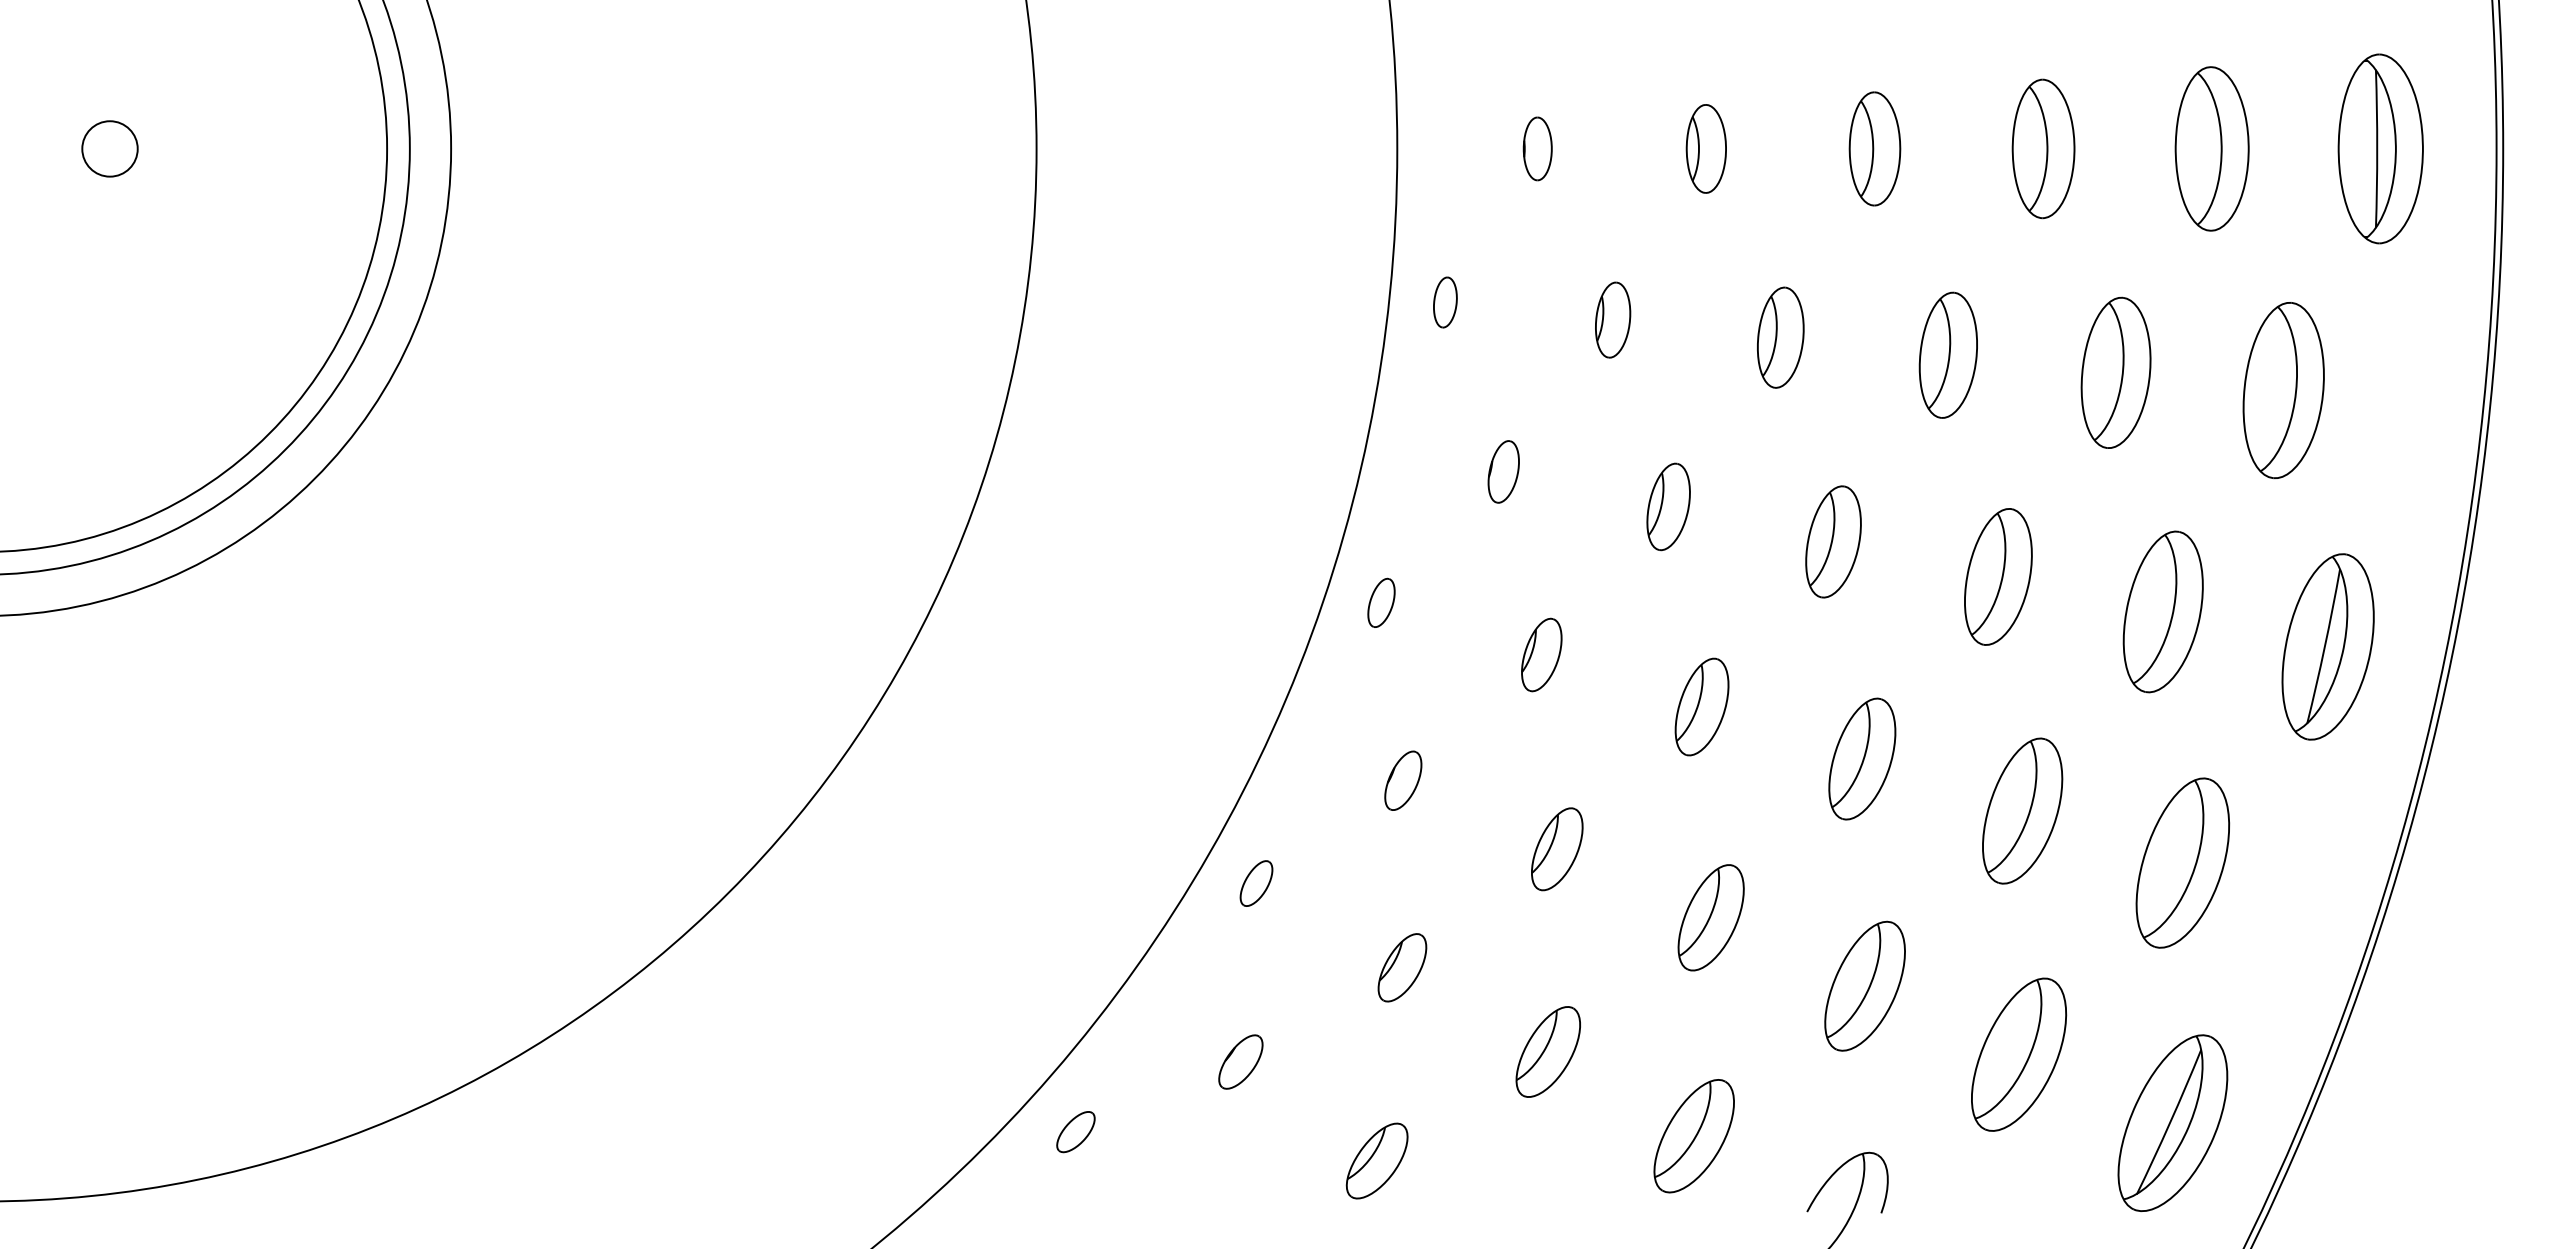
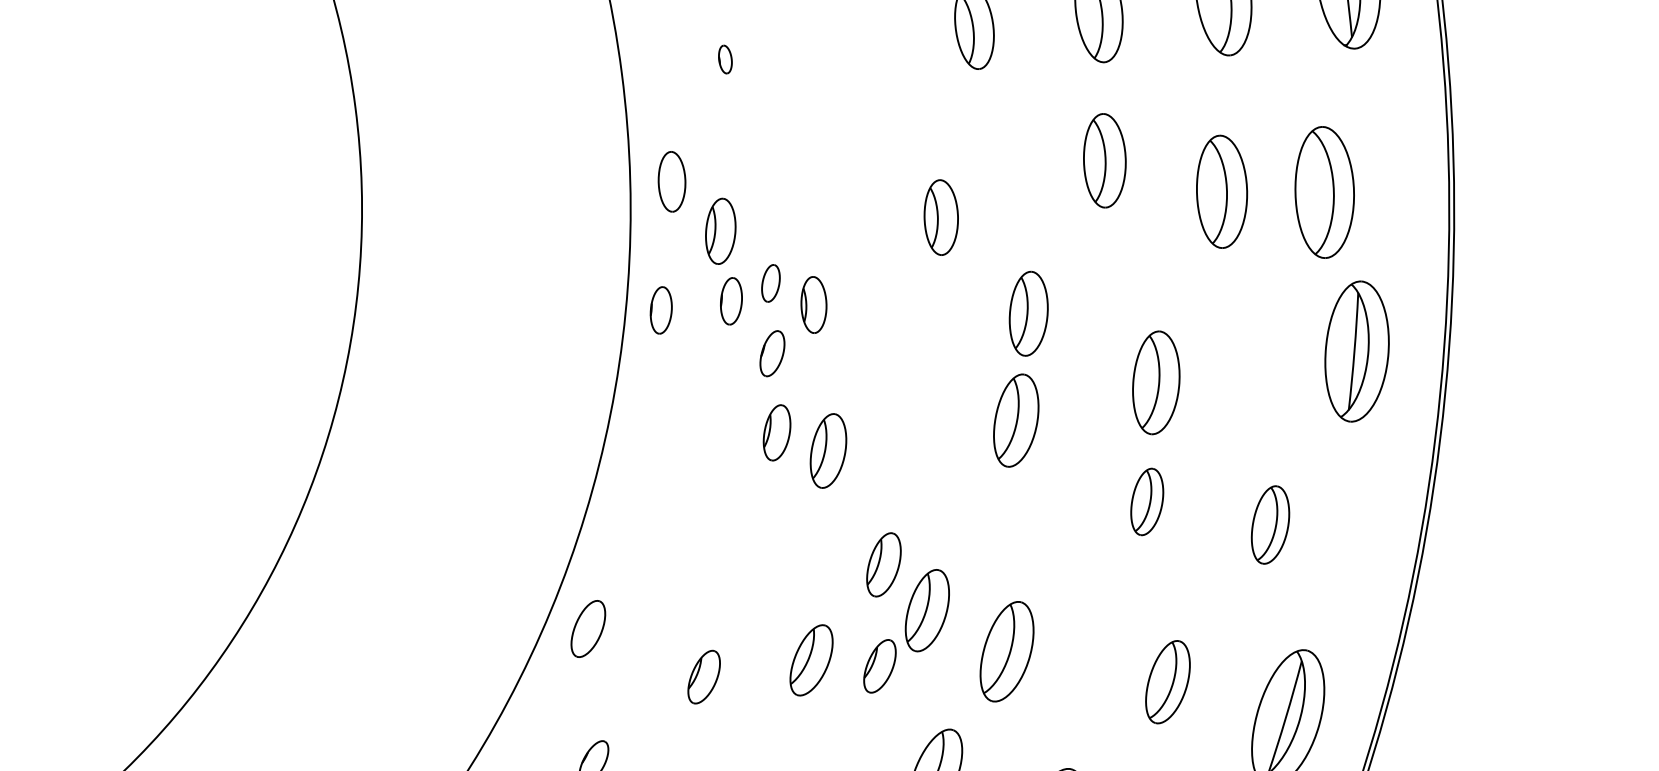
part: (1537, 148) -> (725, 59), size x0.6
part: (1705, 148) -> (849, 43), removed
part: (1445, 302) -> (672, 181), size x1.6
part: (1613, 319) -> (814, 304), moved
part: (1780, 337) -> (941, 217), moved
part: (1947, 354) -> (1104, 160), moved
part: (2115, 372) -> (1221, 191), moved
part: (2283, 390) -> (1324, 192), moved
part: (1408, 471) -> (661, 310), added
part: (1668, 506) -> (720, 231), moved
part: (1833, 541) -> (1028, 313), moved
part: (1998, 576) -> (1156, 382), moved
part: (1381, 602) -> (770, 283), moved
part: (2162, 611) -> (1231, 341), removed
part: (1701, 706) -> (827, 450), moved
part: (1862, 758) -> (1016, 420), moved
part: (1403, 780) -> (772, 353), moved
part: (2022, 810) -> (1146, 501), size x0.6
part: (1557, 849) -> (884, 564), moved
part: (2182, 862) -> (1270, 524), size x0.6
part: (1256, 883) -> (588, 628), size x1.6
part: (1638, 983) -> (879, 666), added
part: (1864, 985) -> (1006, 651), moved
part: (1547, 1051) -> (810, 660), moved
part: (2019, 1054) -> (1168, 682), size x0.7

